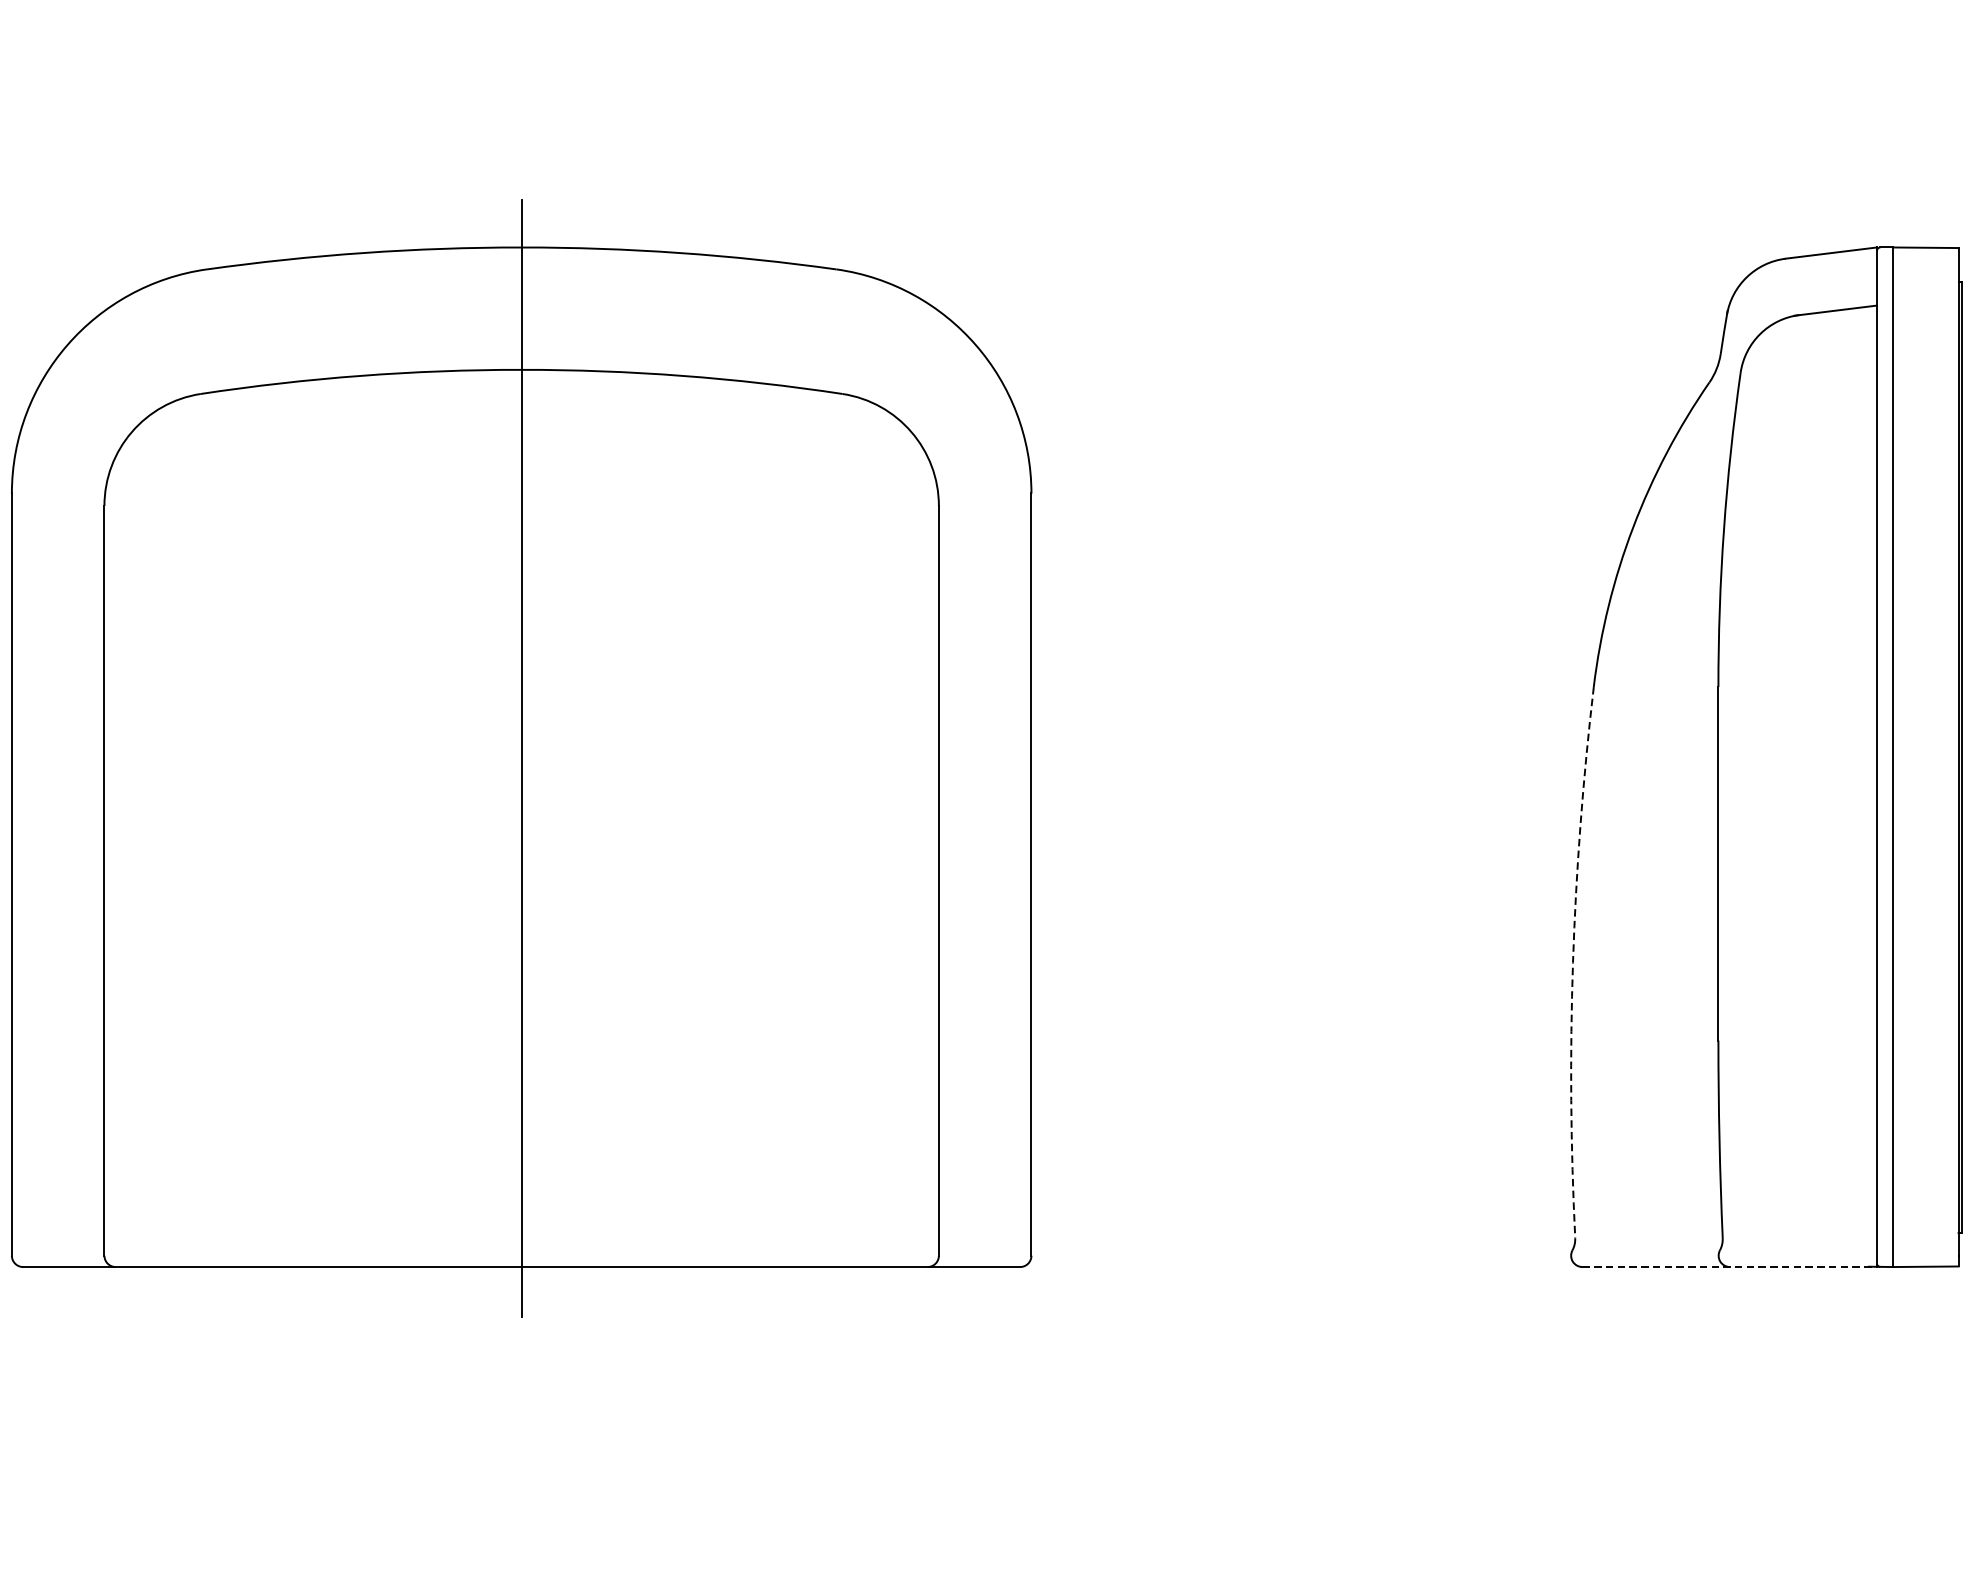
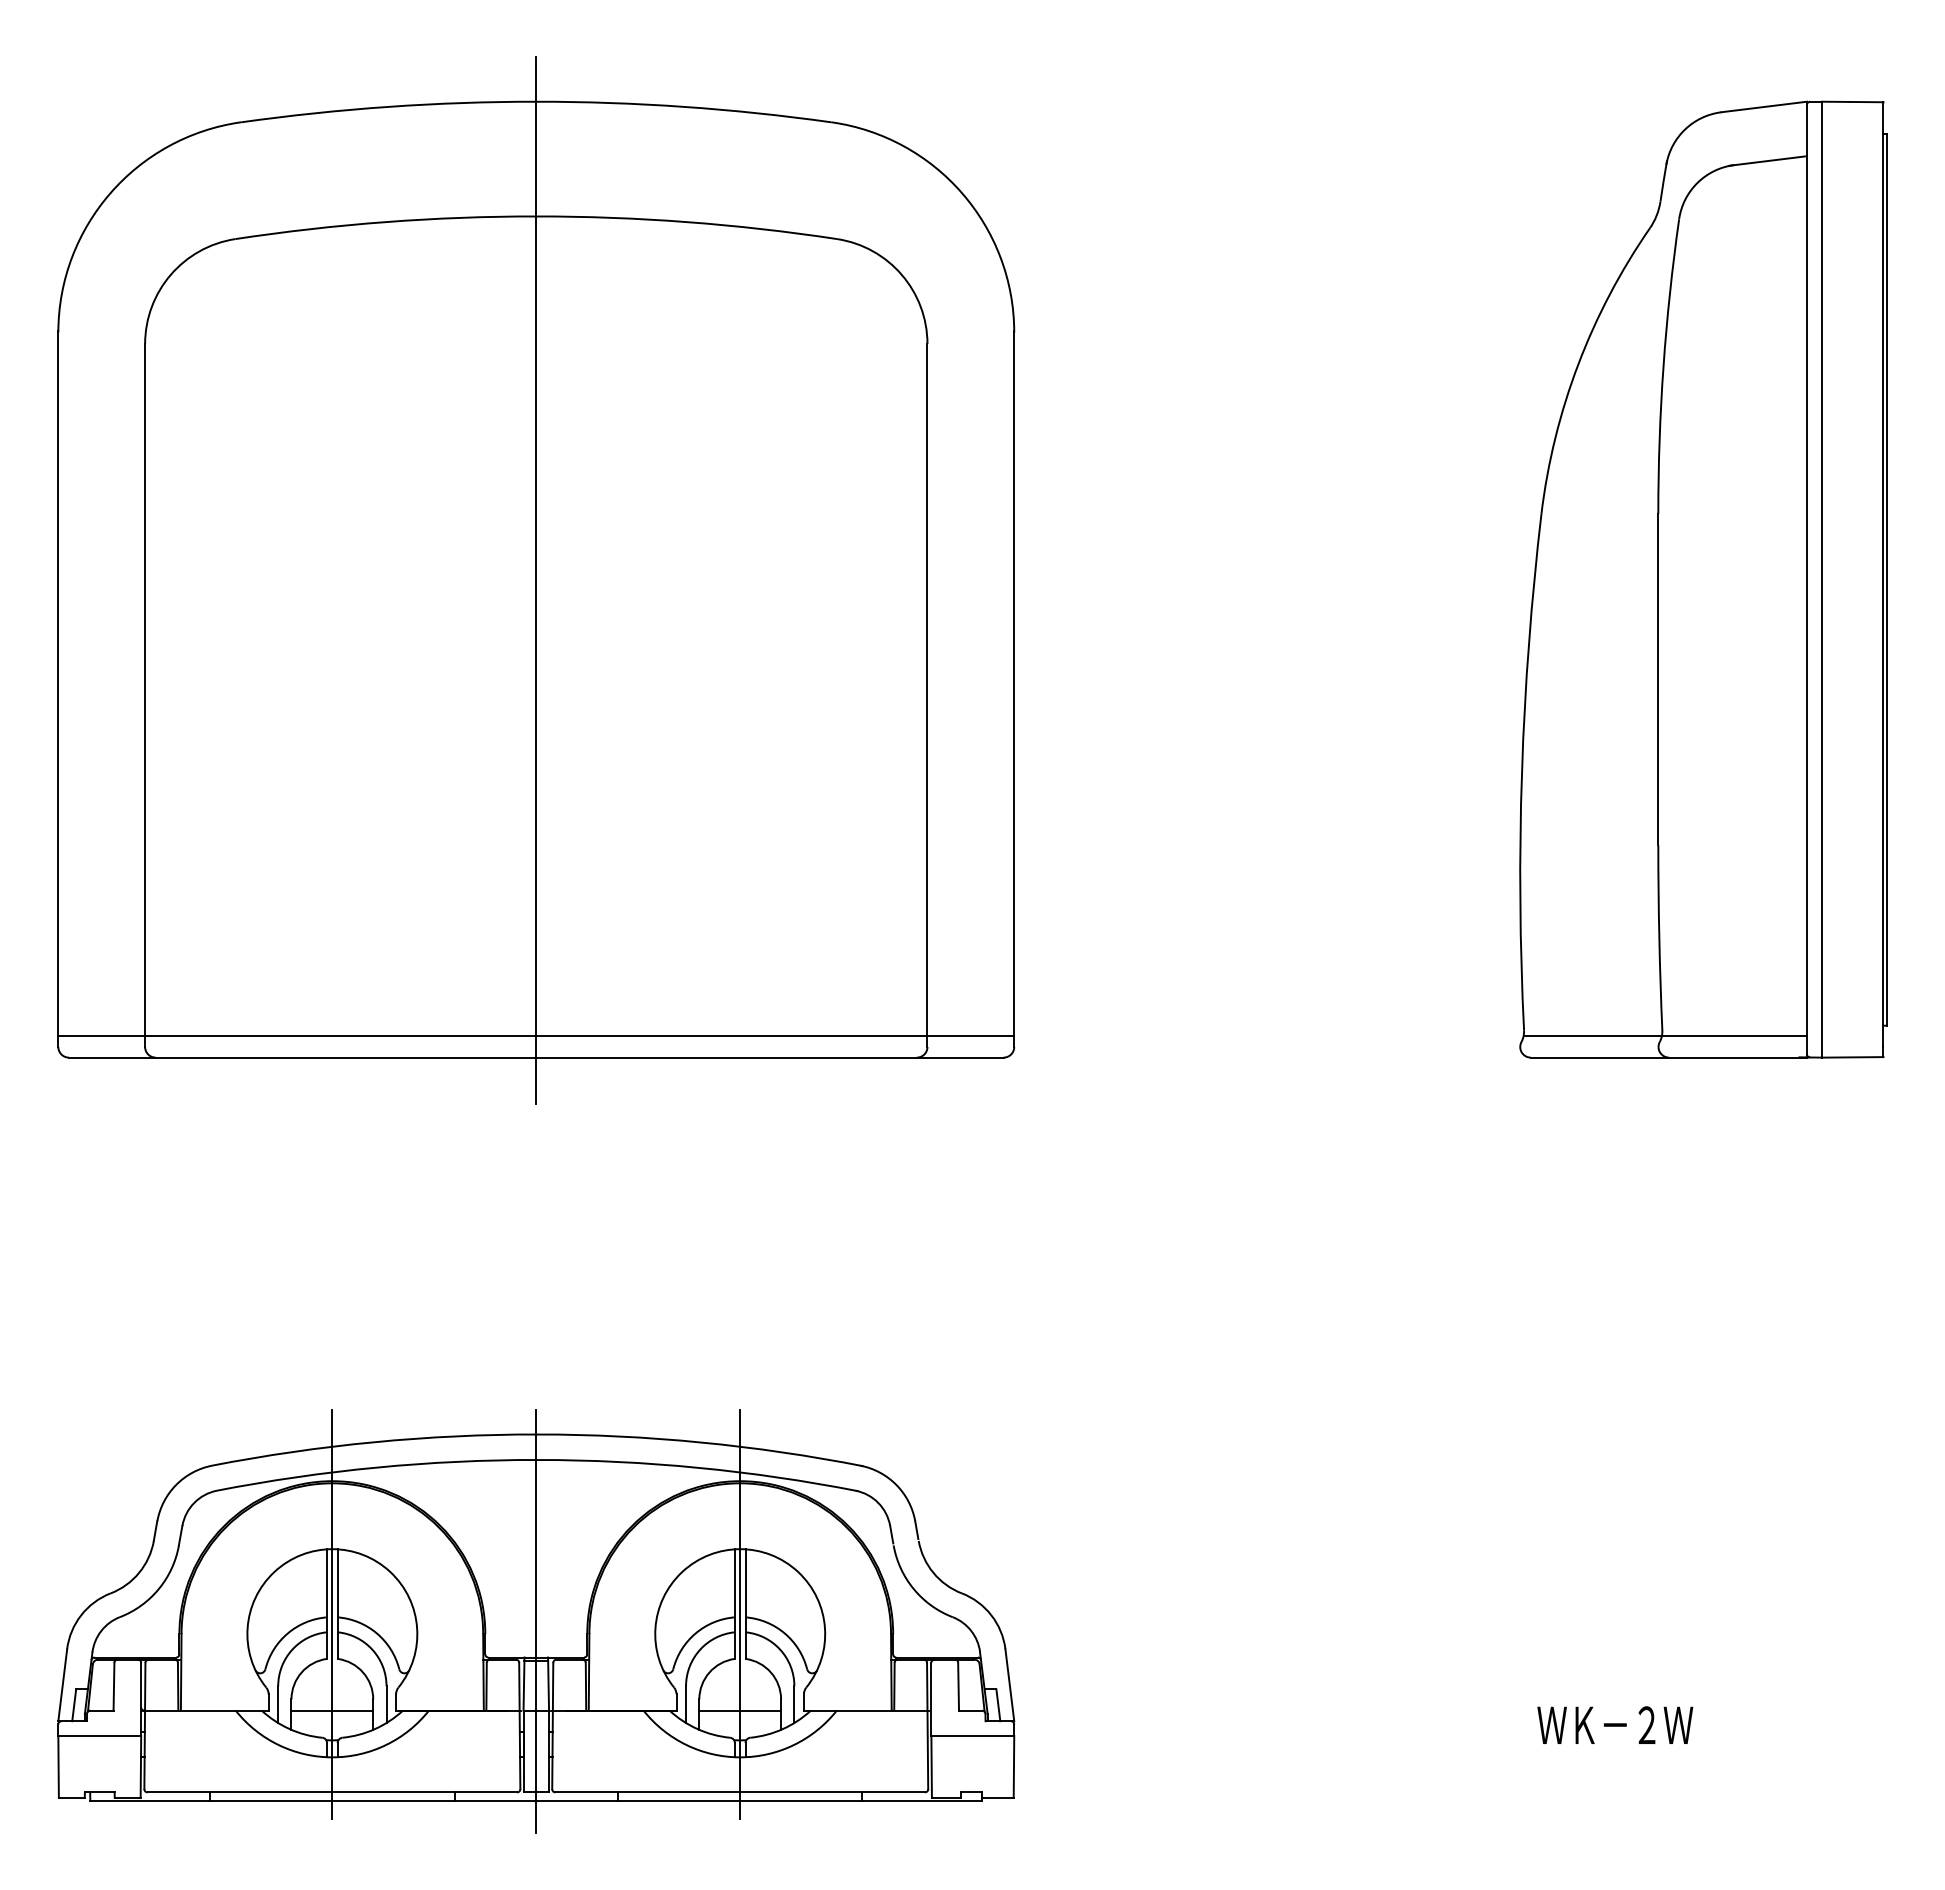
arc: (1572, 961) -> (1521, 771), dashed -> solid
line: (521, 1244) -> (536, 1036), added
line: (1726, 1244) -> (1665, 1036), added
line: (1730, 1266) -> (1669, 1057), dashed -> solid

